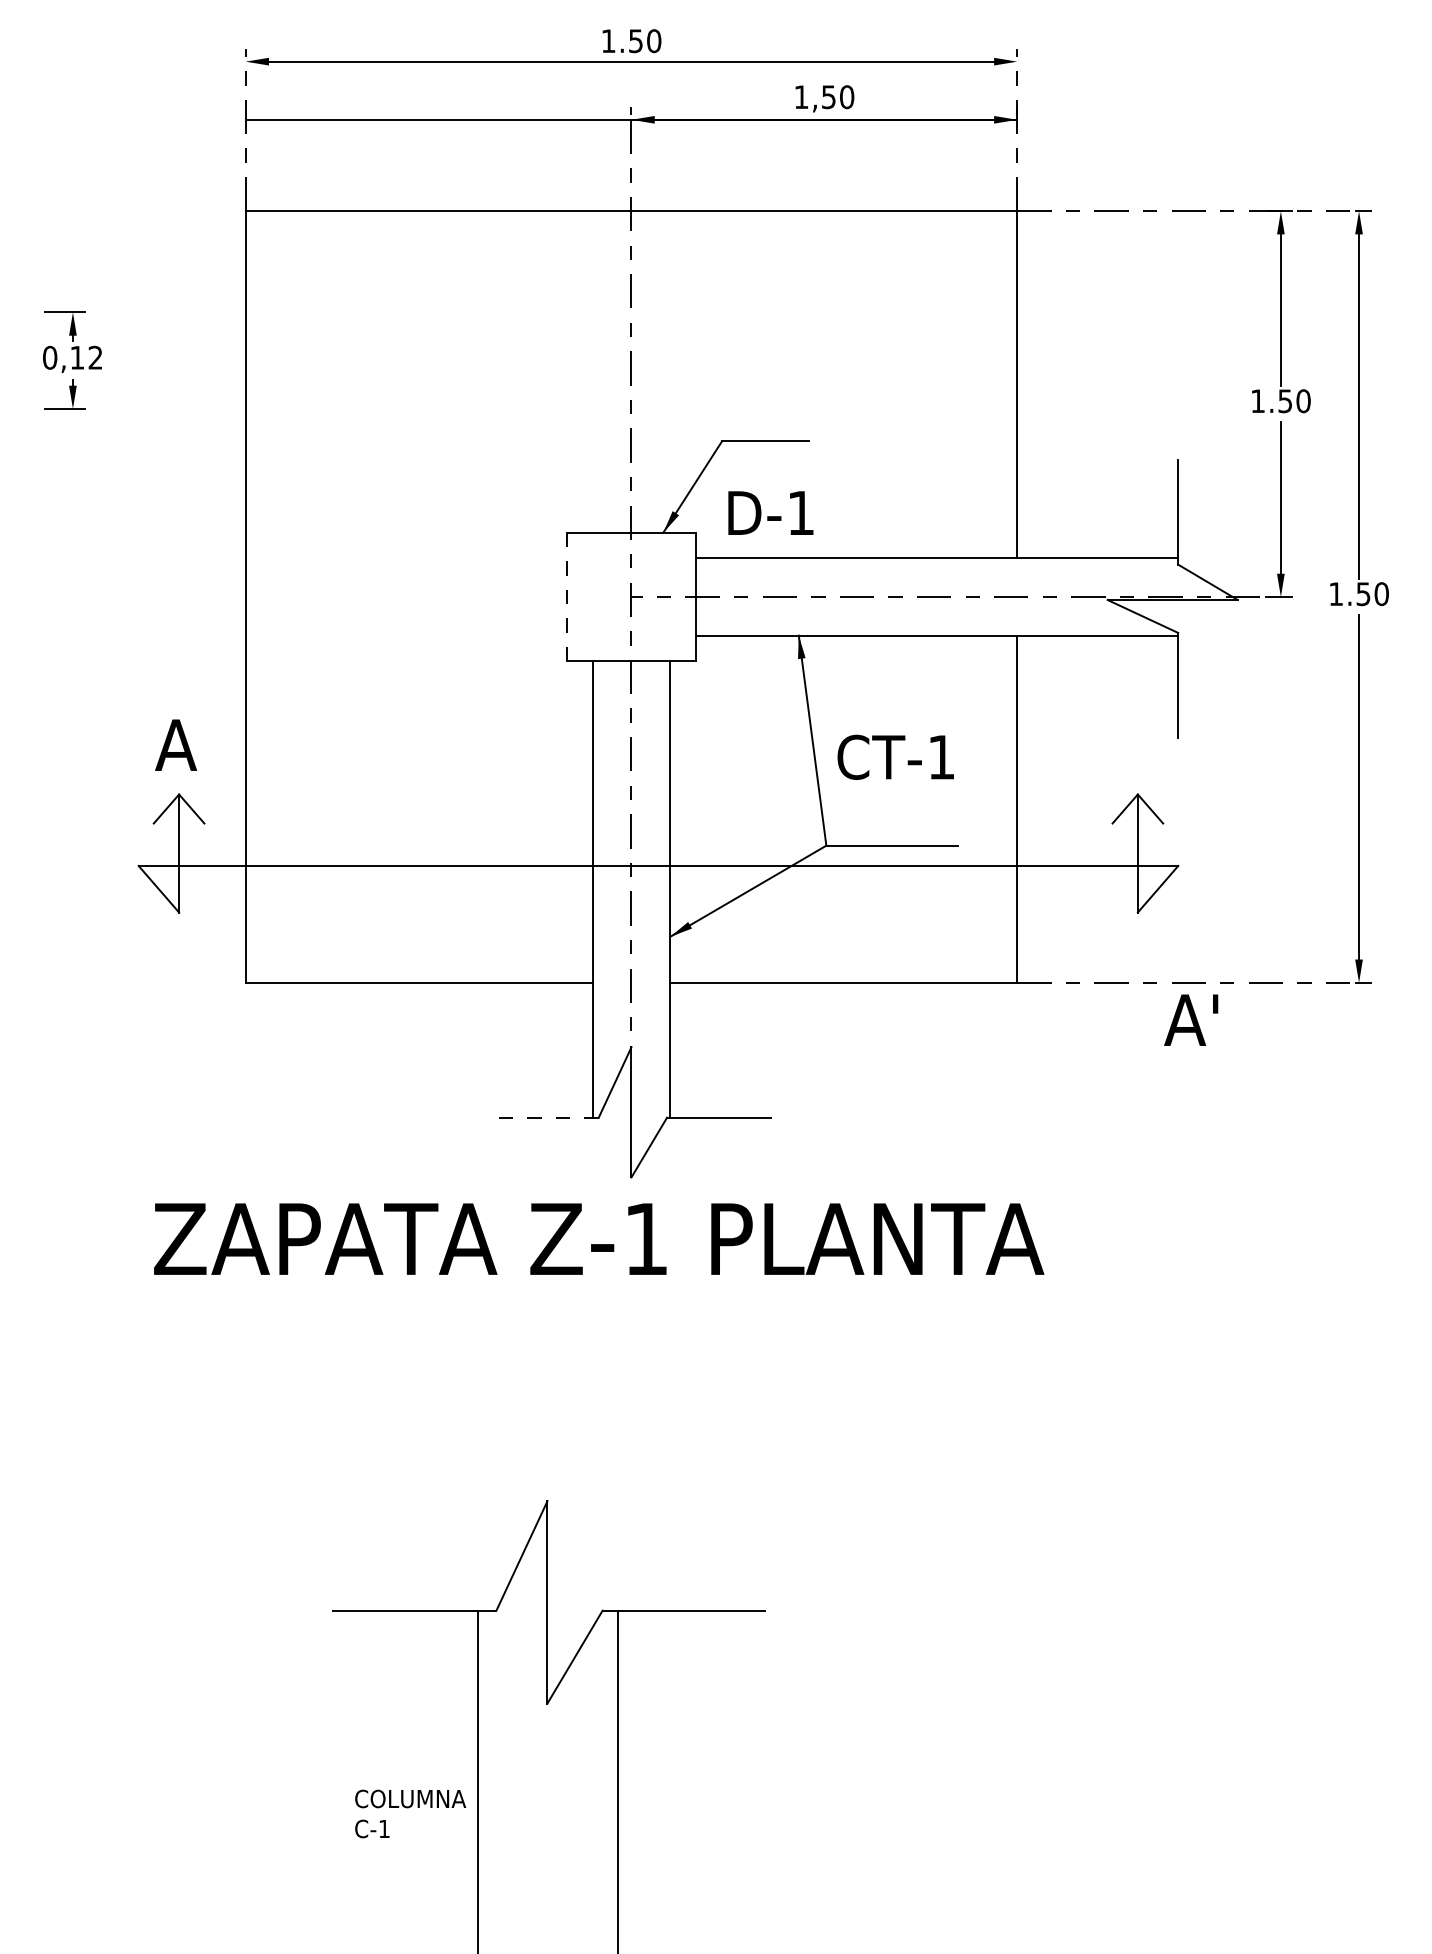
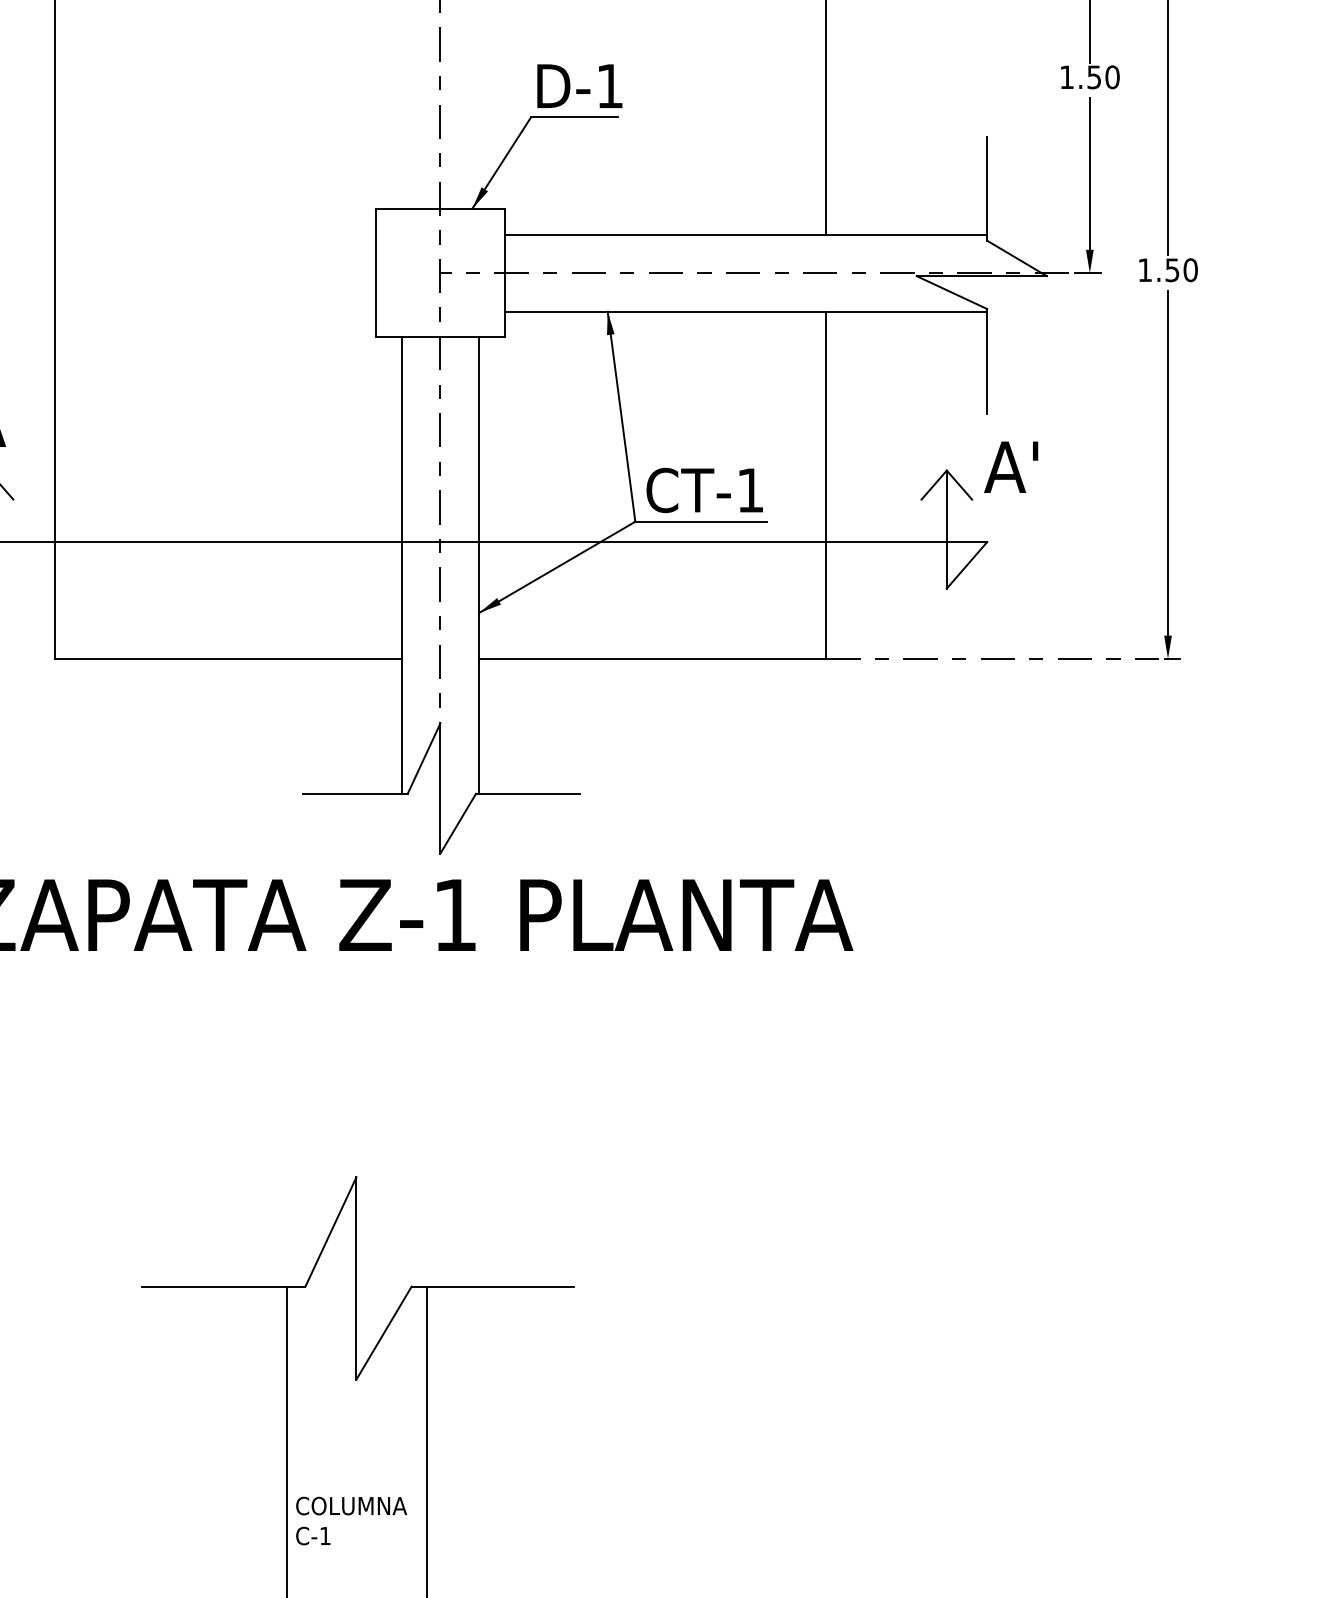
text: (770, 512) -> (579, 85), moved
line: (567, 597) -> (376, 273), dashed -> solid
text: (895, 756) -> (704, 489), moved
text: (1191, 1019) -> (1011, 466), moved
line: (545, 1117) -> (354, 793), dashed -> solid
text: (410, 1813) -> (351, 1520), moved

